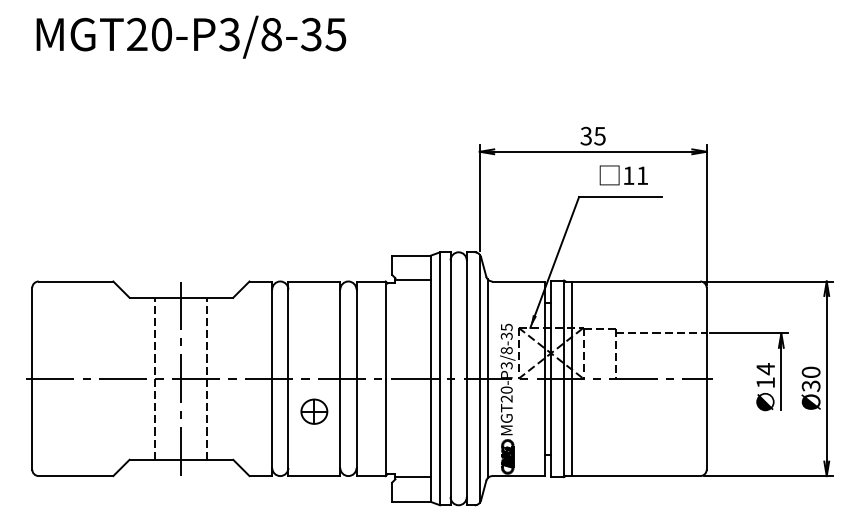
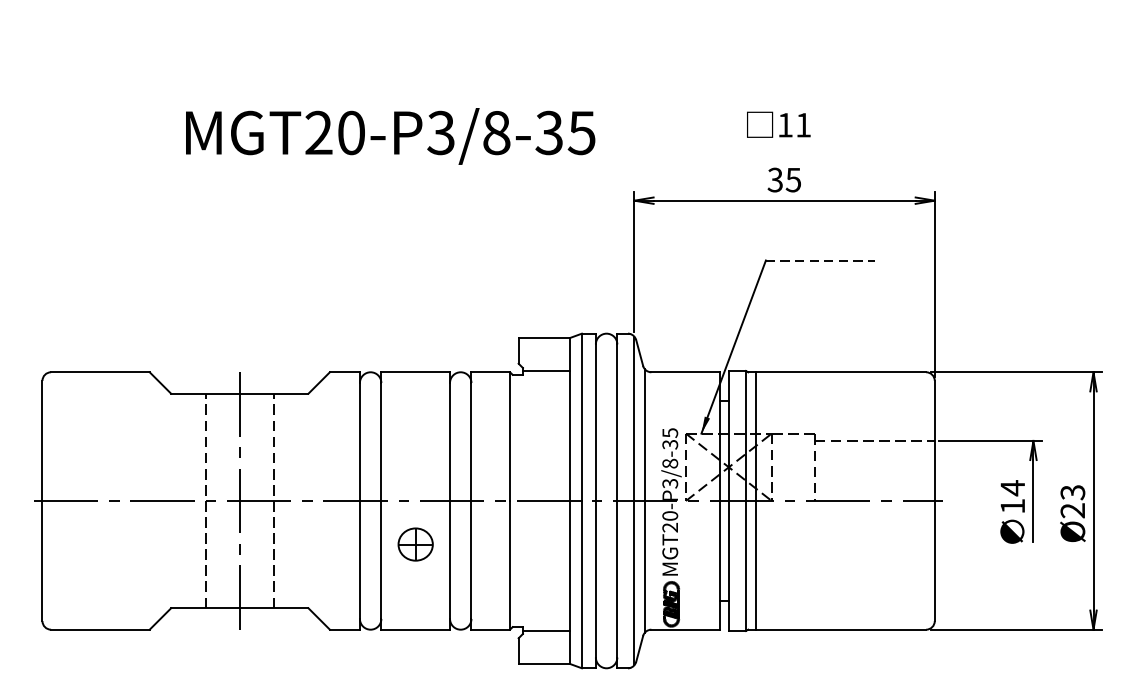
text: (191, 36) -> (390, 135), moved
text: (623, 175) -> (778, 124), moved
line: (620, 197) -> (820, 261), solid -> dashed
text: (811, 378) -> (1073, 500), Ø30 -> Ø23

